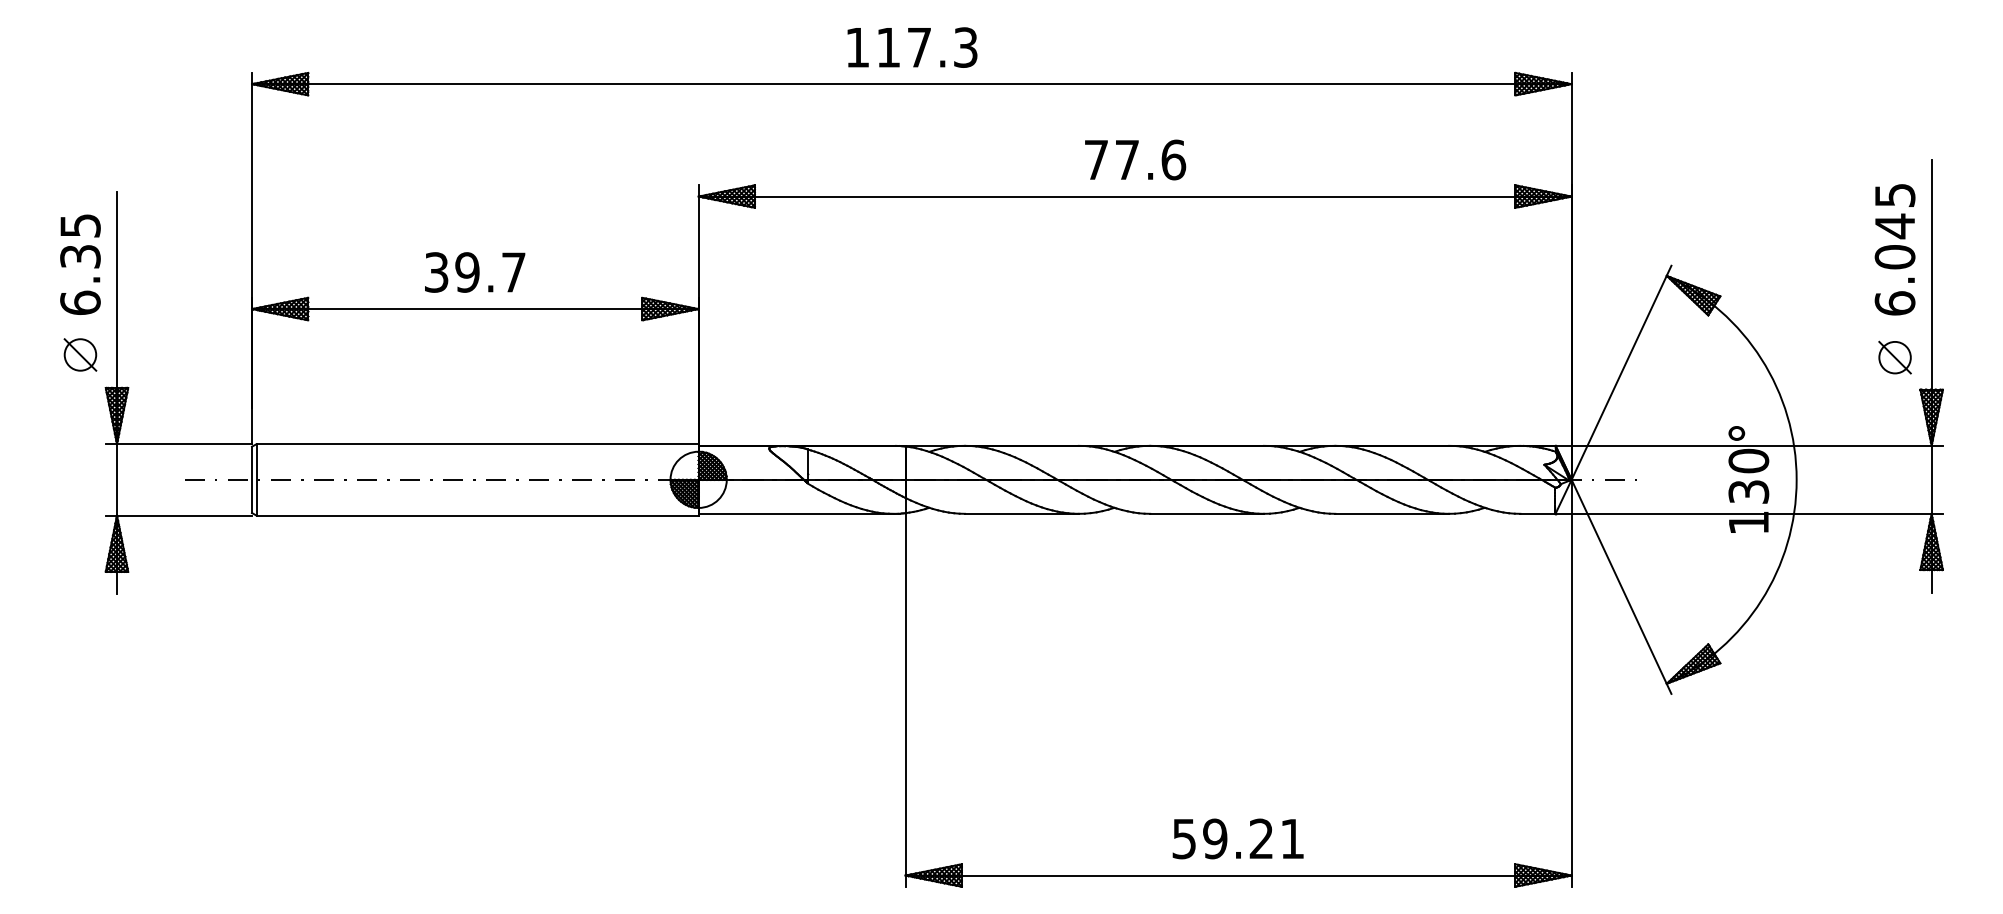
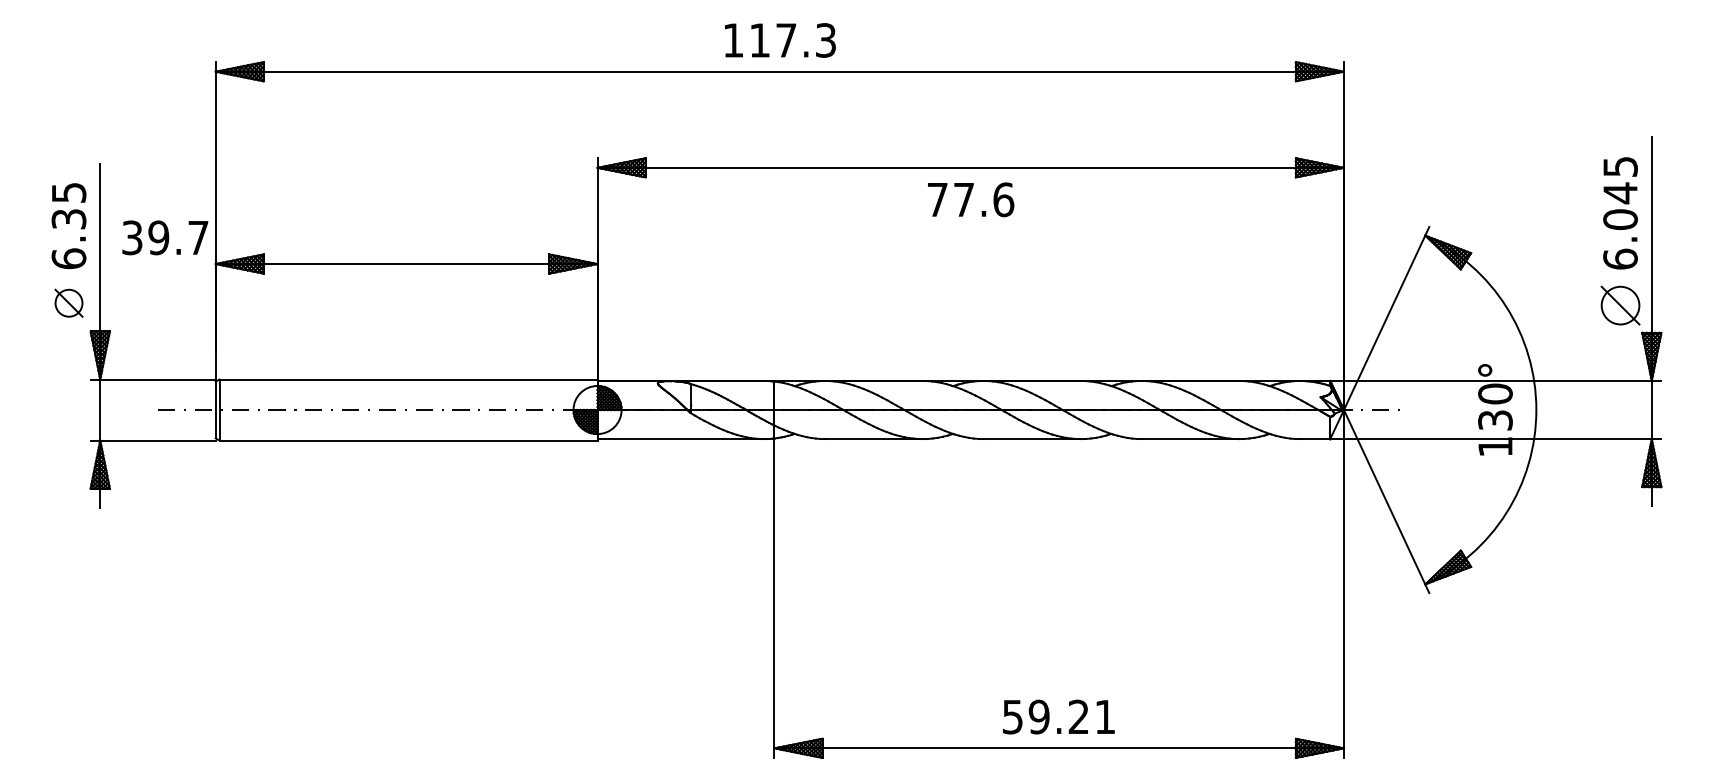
text: (1135, 159) -> (971, 199), moved
text: (475, 272) -> (165, 237), moved
part: (1894, 357) -> (1620, 305), size x1.4

